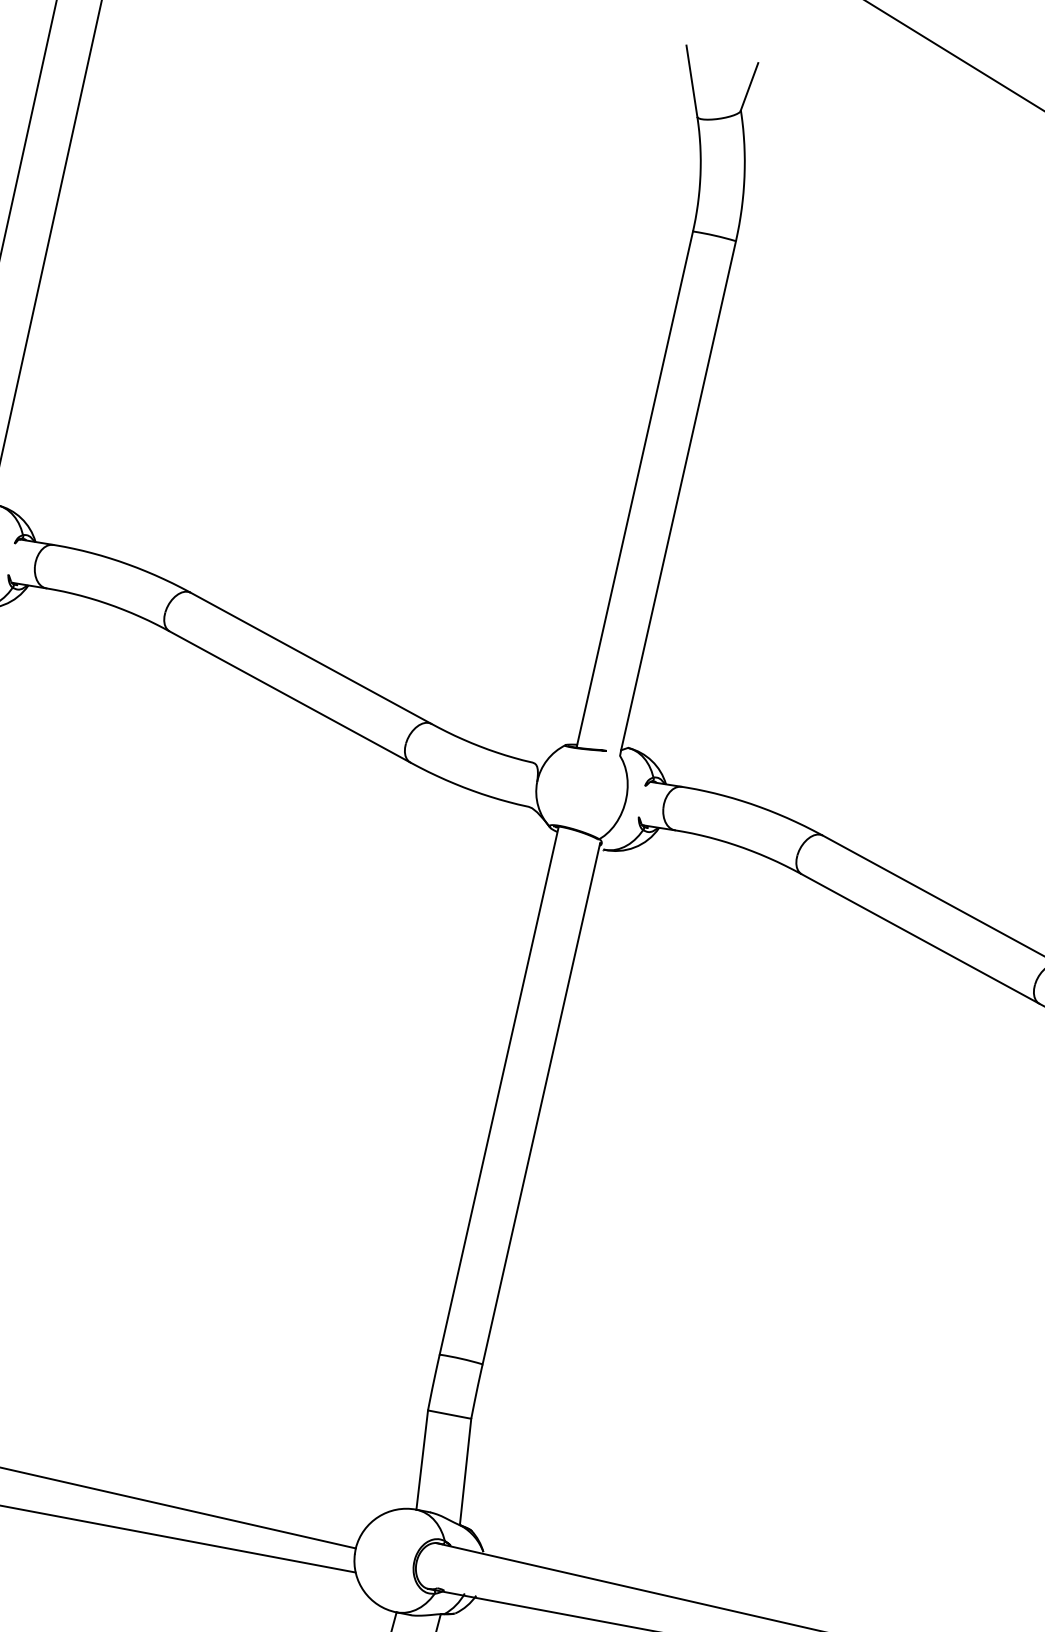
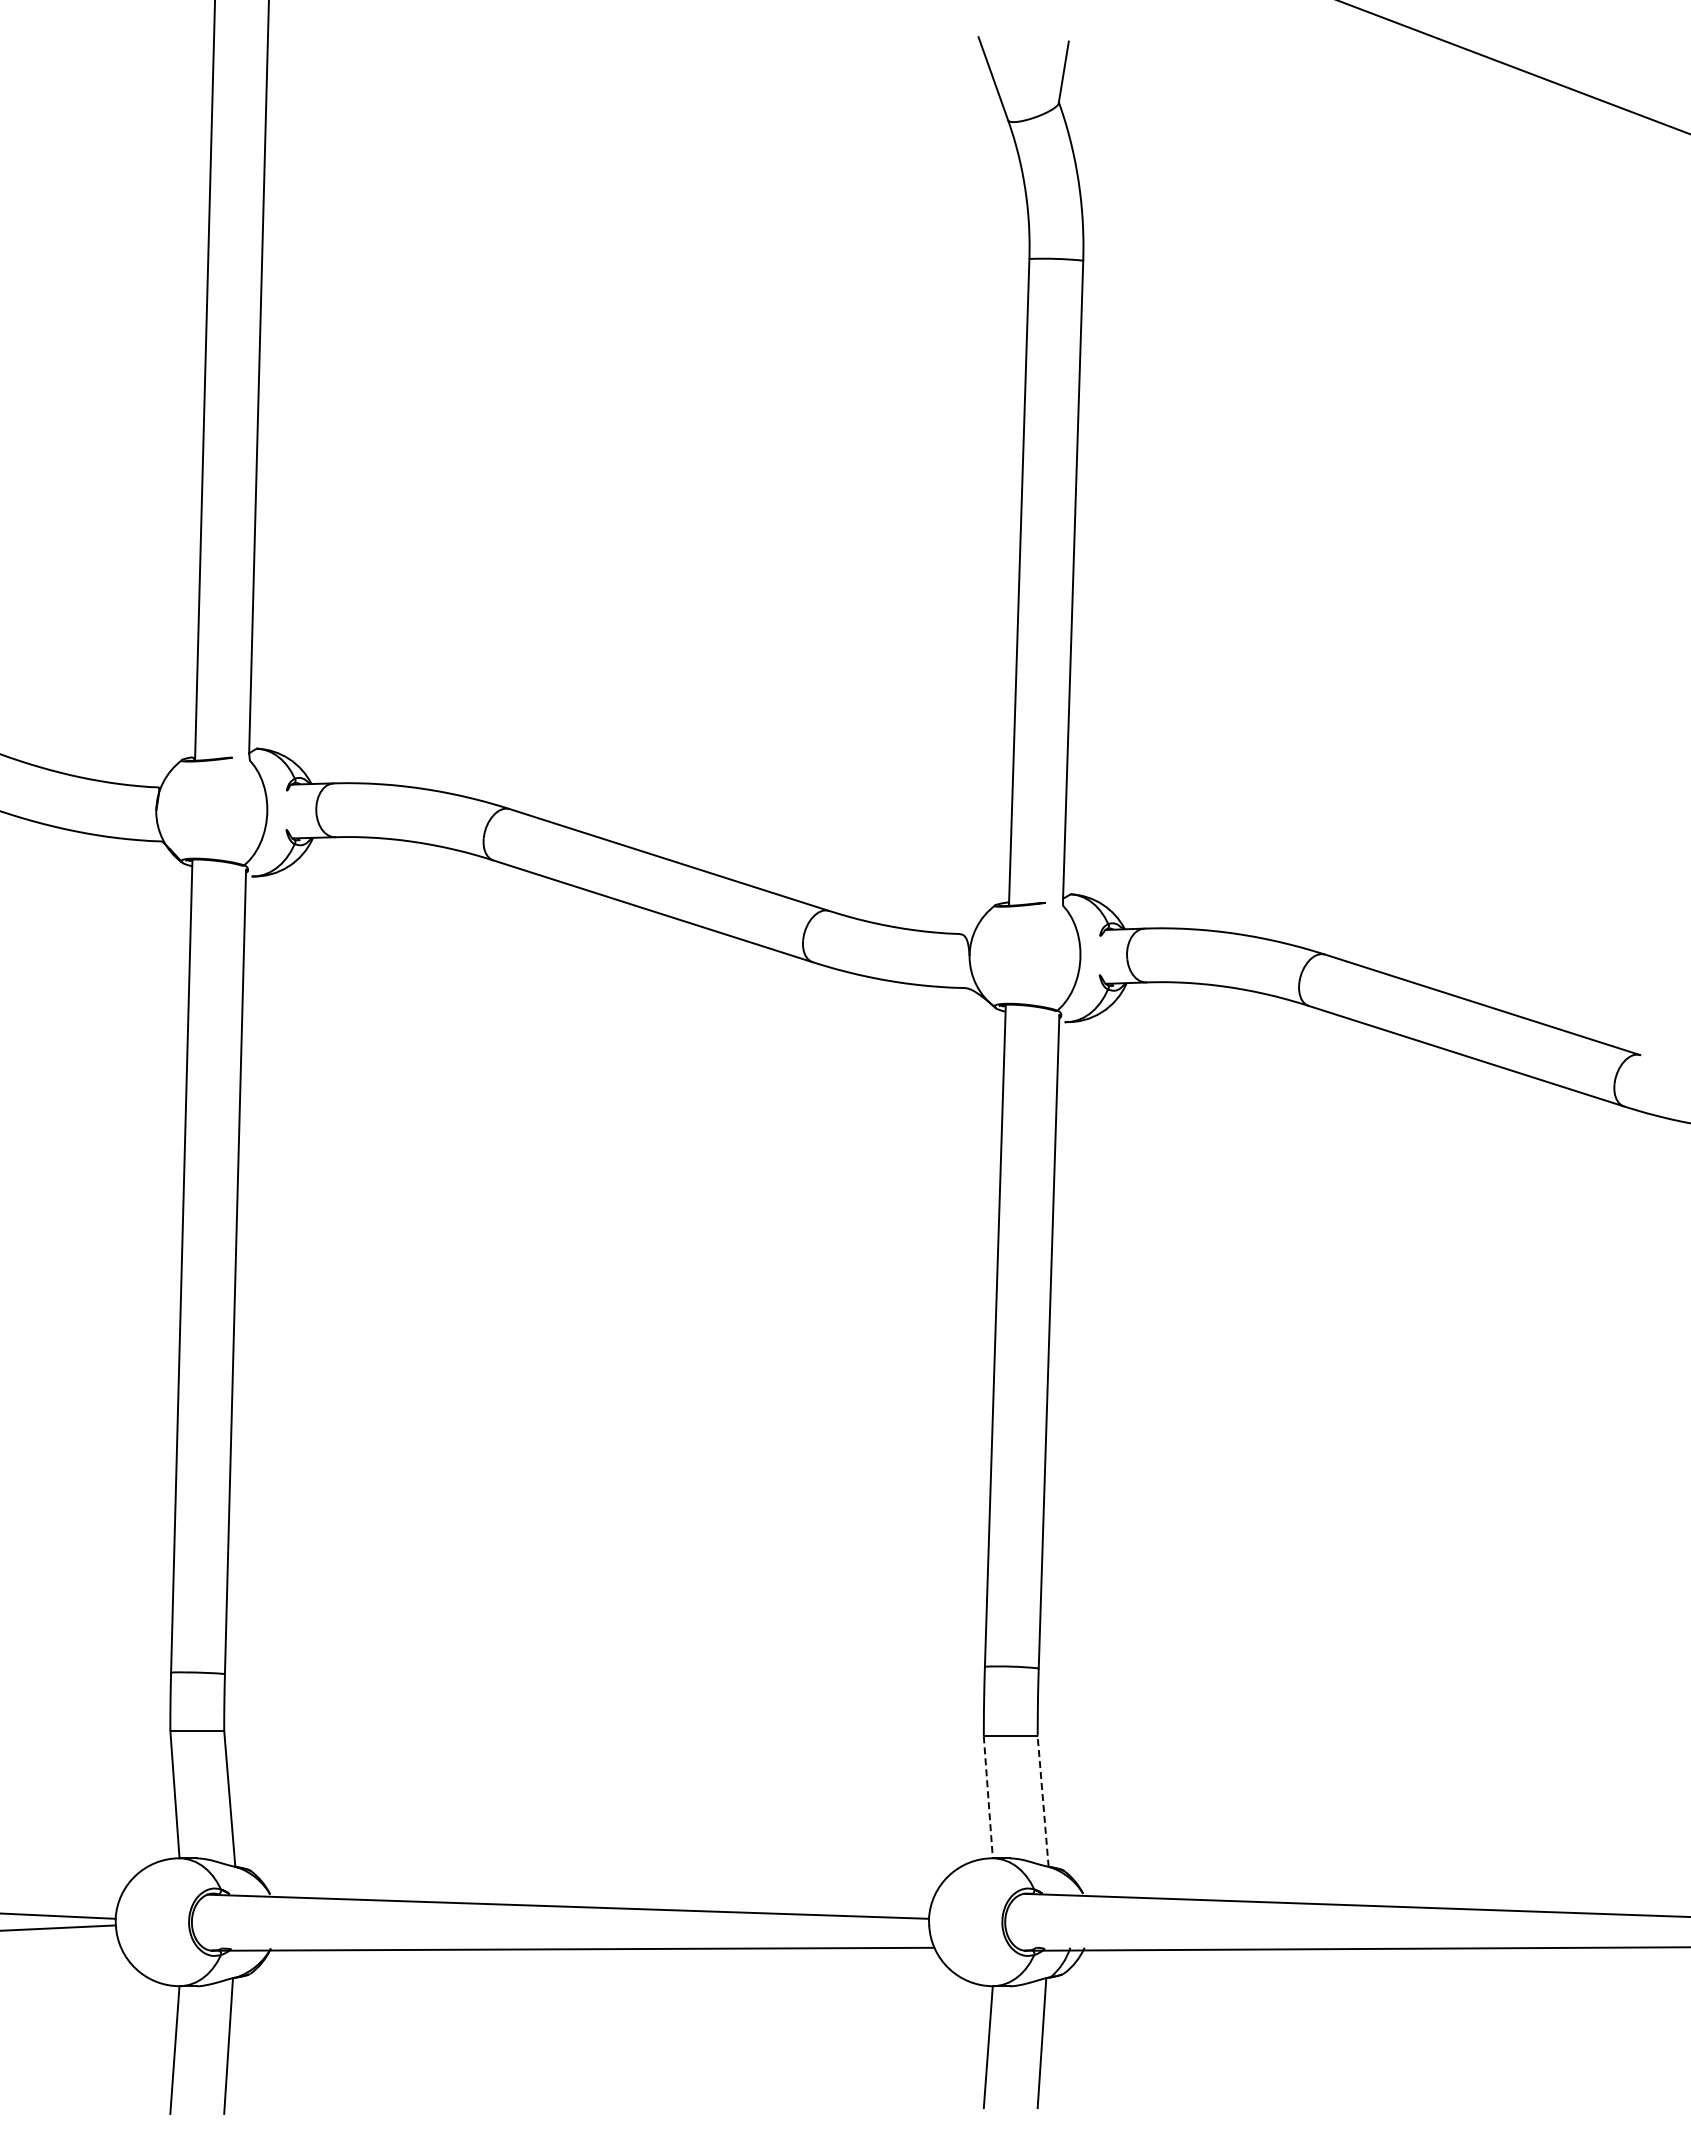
line: (422, 1460) -> (988, 1797), solid -> dashed
line: (465, 1471) -> (1043, 1801), solid -> dashed

